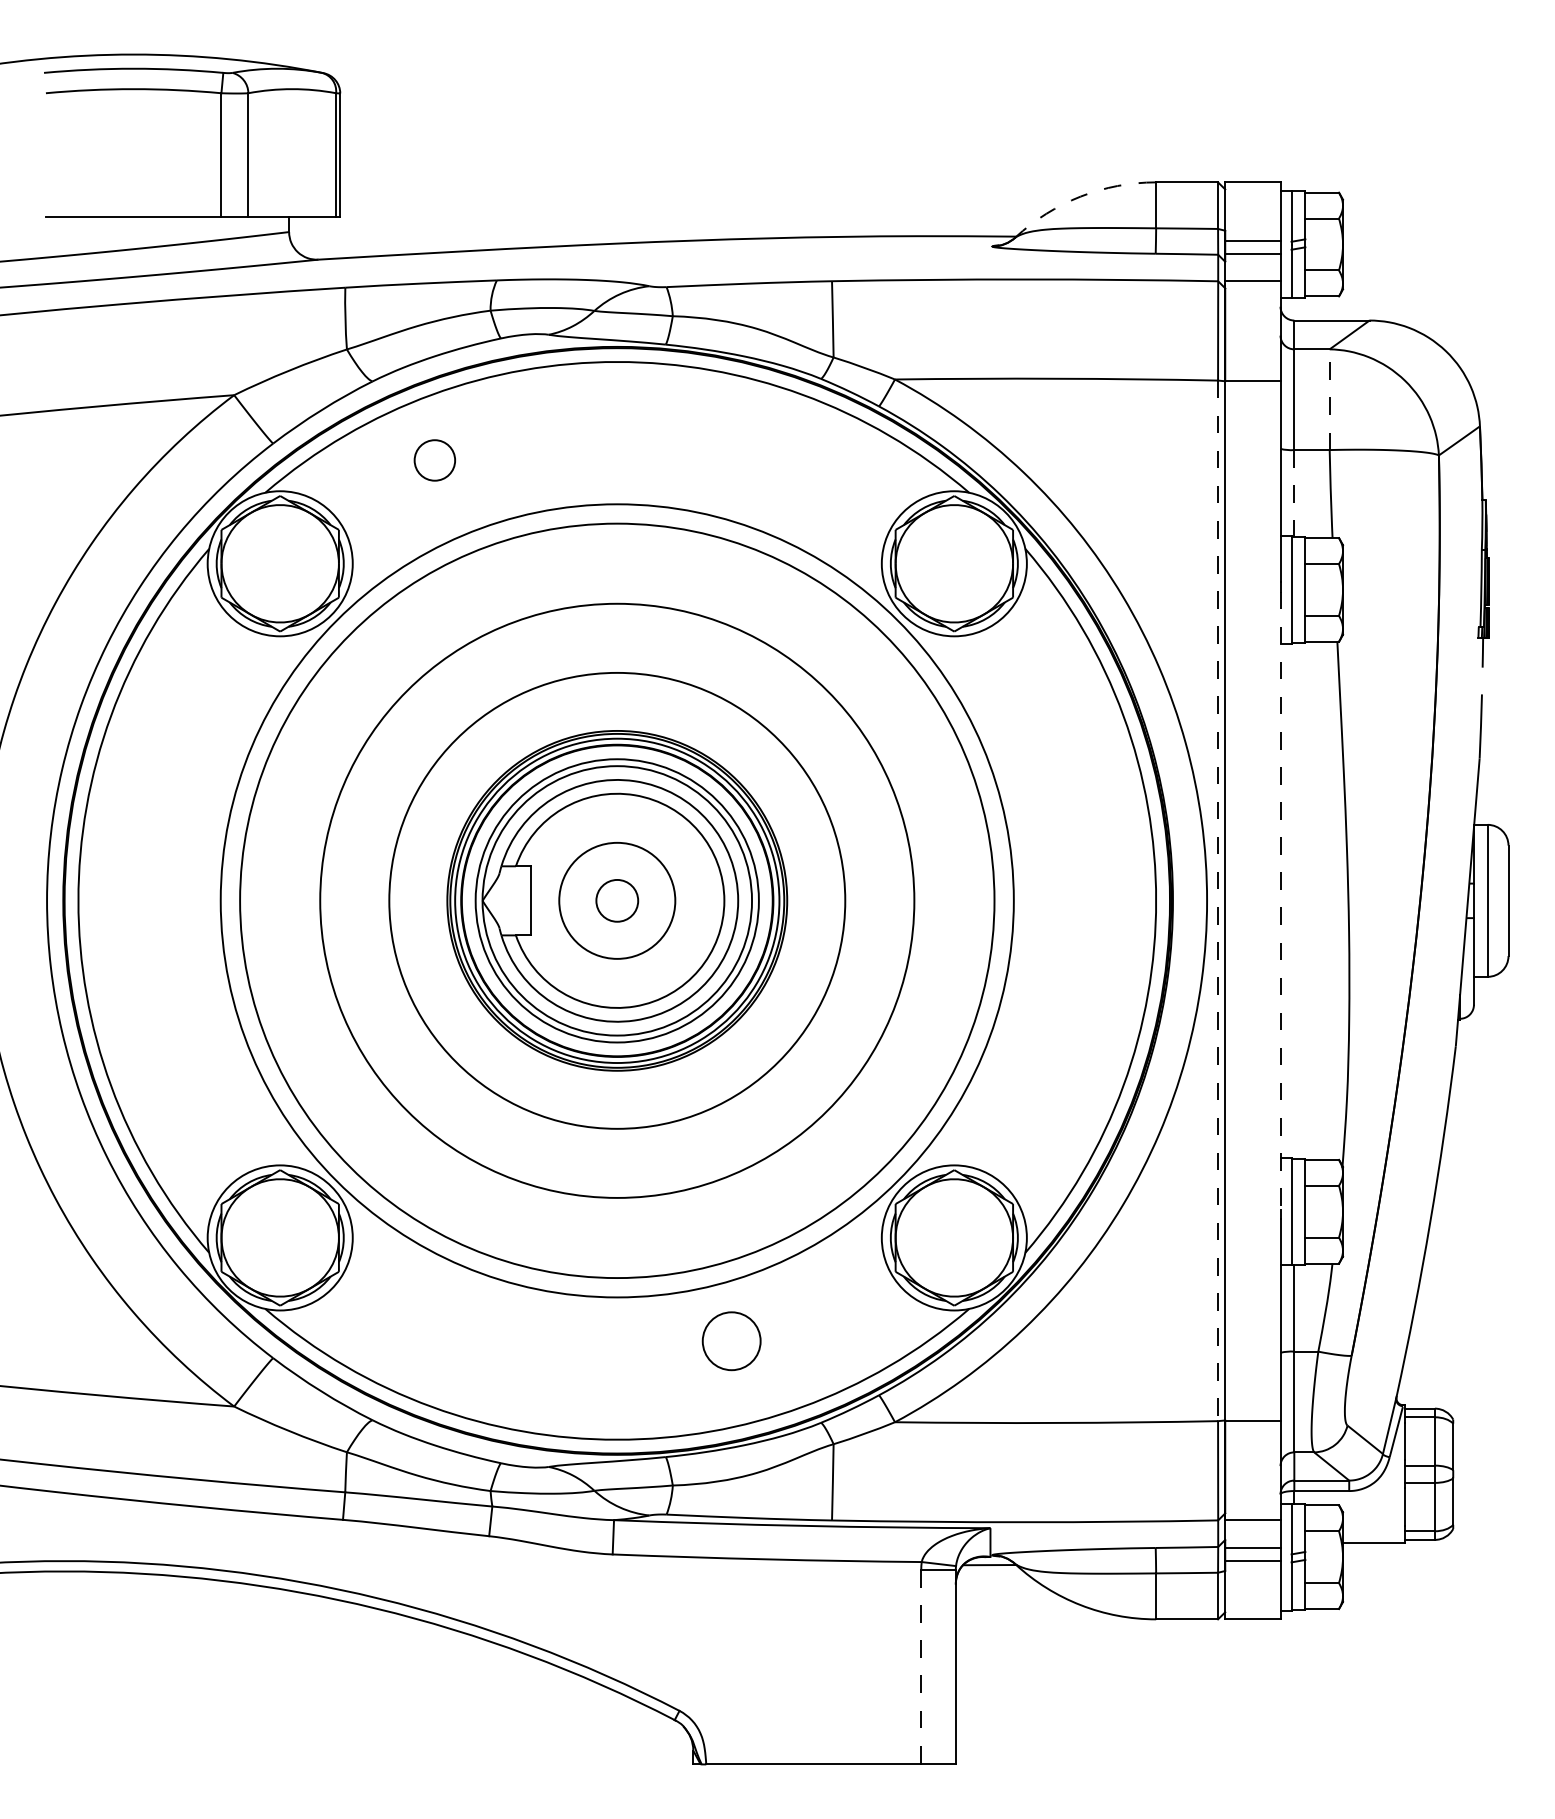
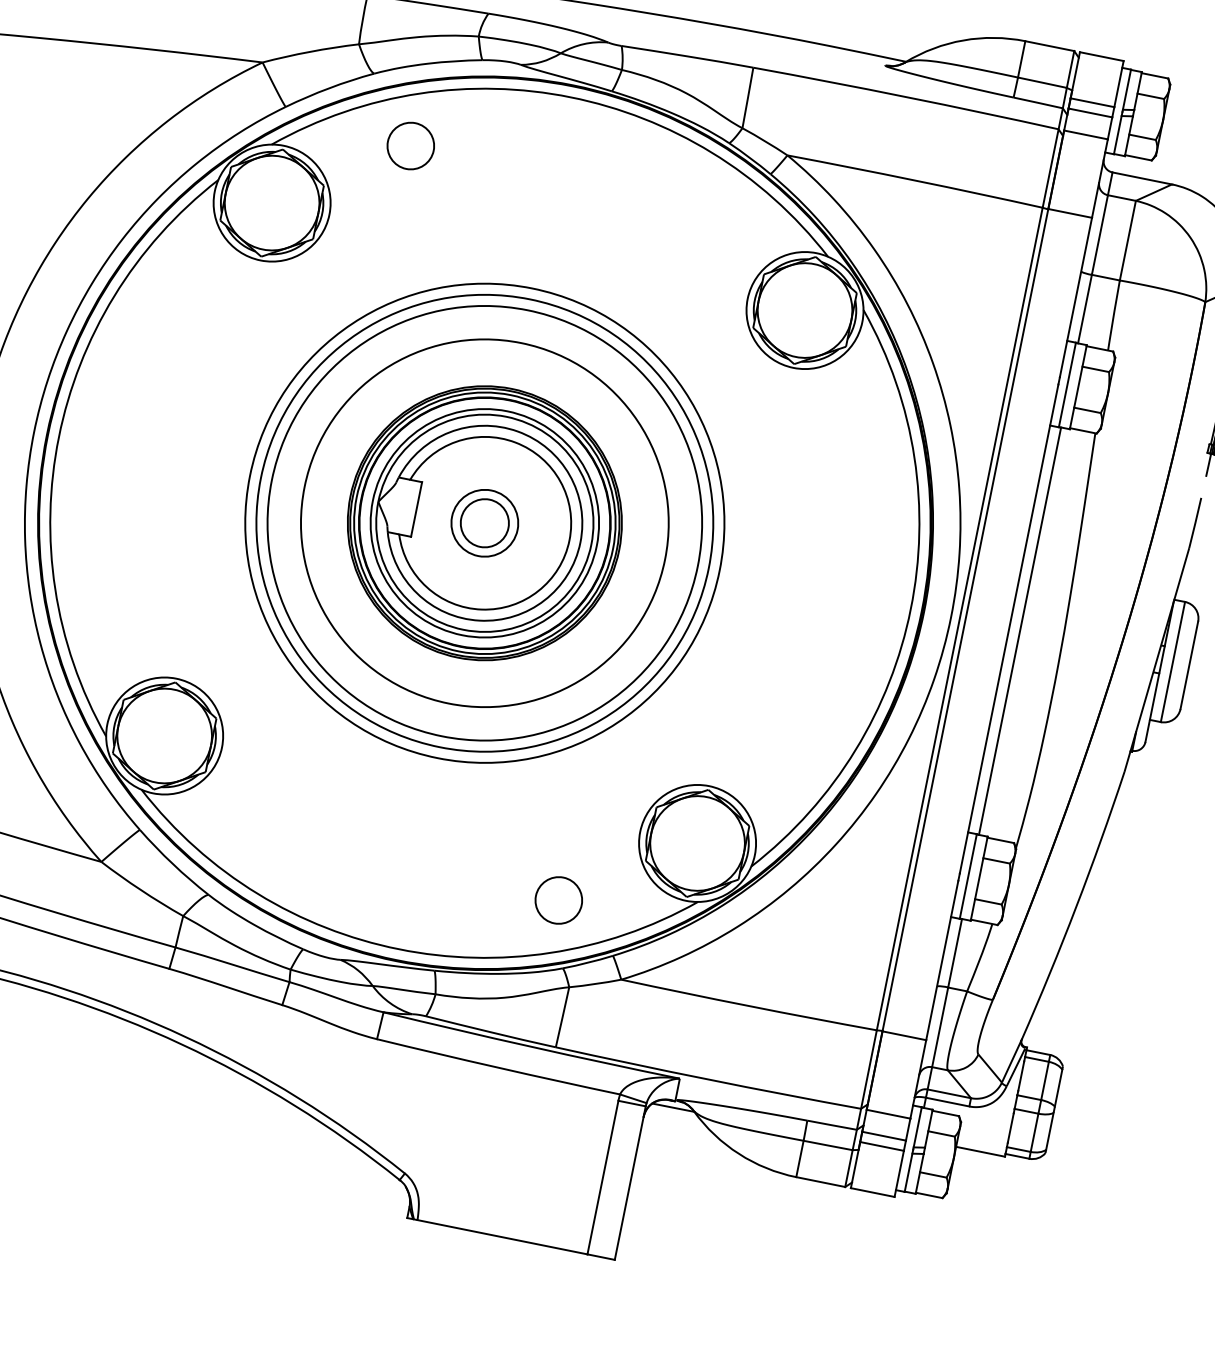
arc: (1080, 196) -> (963, 40), dashed -> solid
line: (1329, 399) -> (1127, 240), dashed -> solid
circle: (434, 460) -> (410, 146), size x1.43
line: (1294, 493) -> (1085, 309), dashed -> solid
circle: (616, 900) -> (484, 522), size x0.71
circle: (616, 900) -> (484, 522), size x0.71
circle: (617, 900) -> (485, 523), size x0.71
circle: (617, 900) -> (485, 523), size x1.43
line: (1294, 900) -> (1020, 630), added
line: (1218, 901) -> (960, 619), dashed -> solid
line: (1280, 901) -> (1009, 629), dashed -> solid
circle: (731, 1341) -> (558, 900), moved
line: (921, 1667) -> (603, 1177), dashed -> solid

